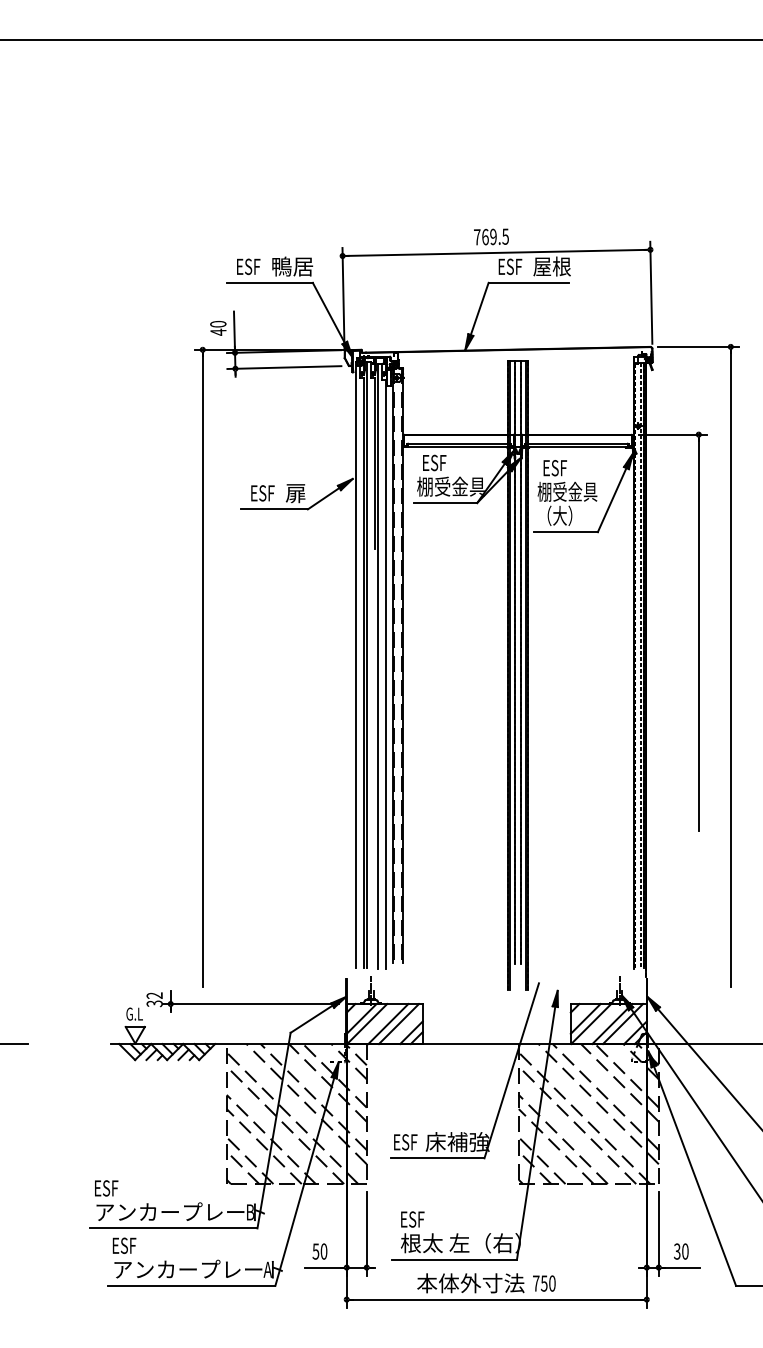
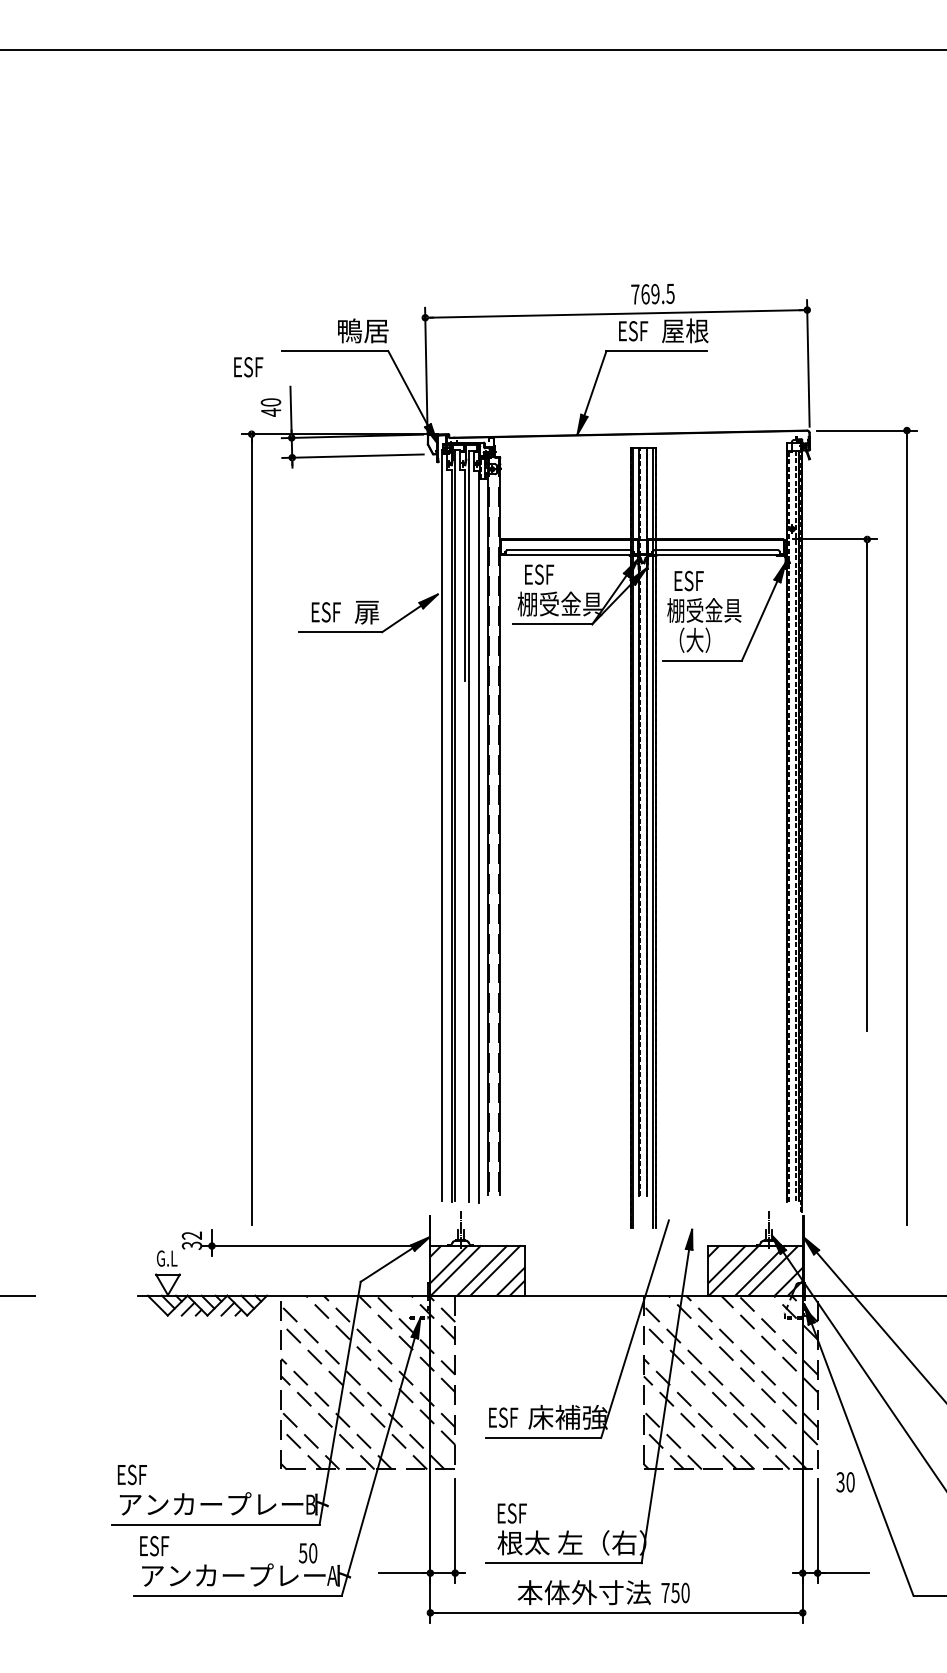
text: (491, 236) -> (652, 293), moved
text: (248, 267) -> (248, 367), moved
text: (320, 1251) -> (308, 1553), moved
text: (681, 1251) -> (845, 1482), moved

